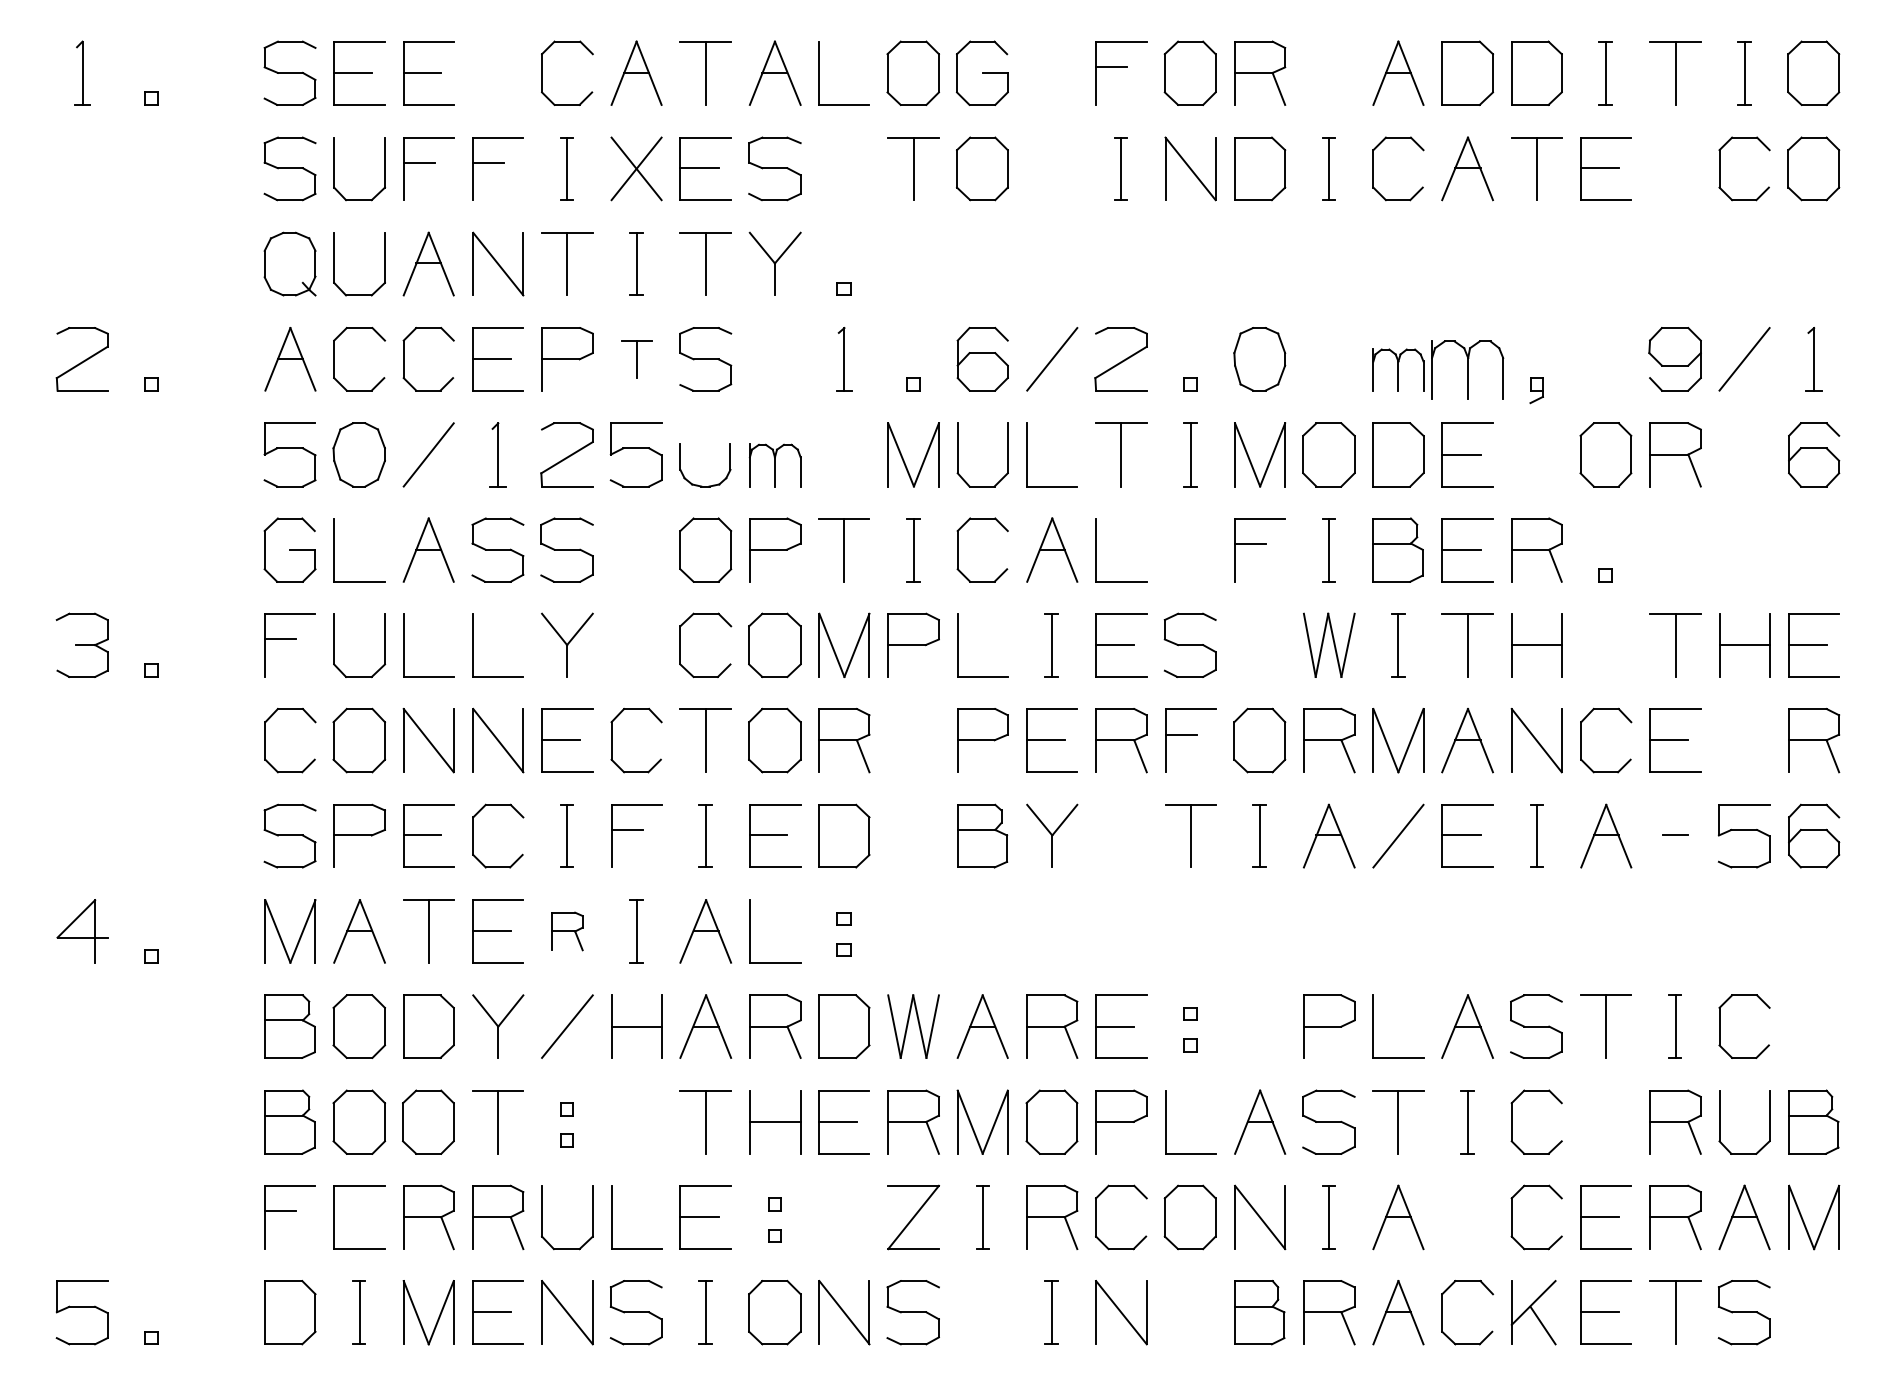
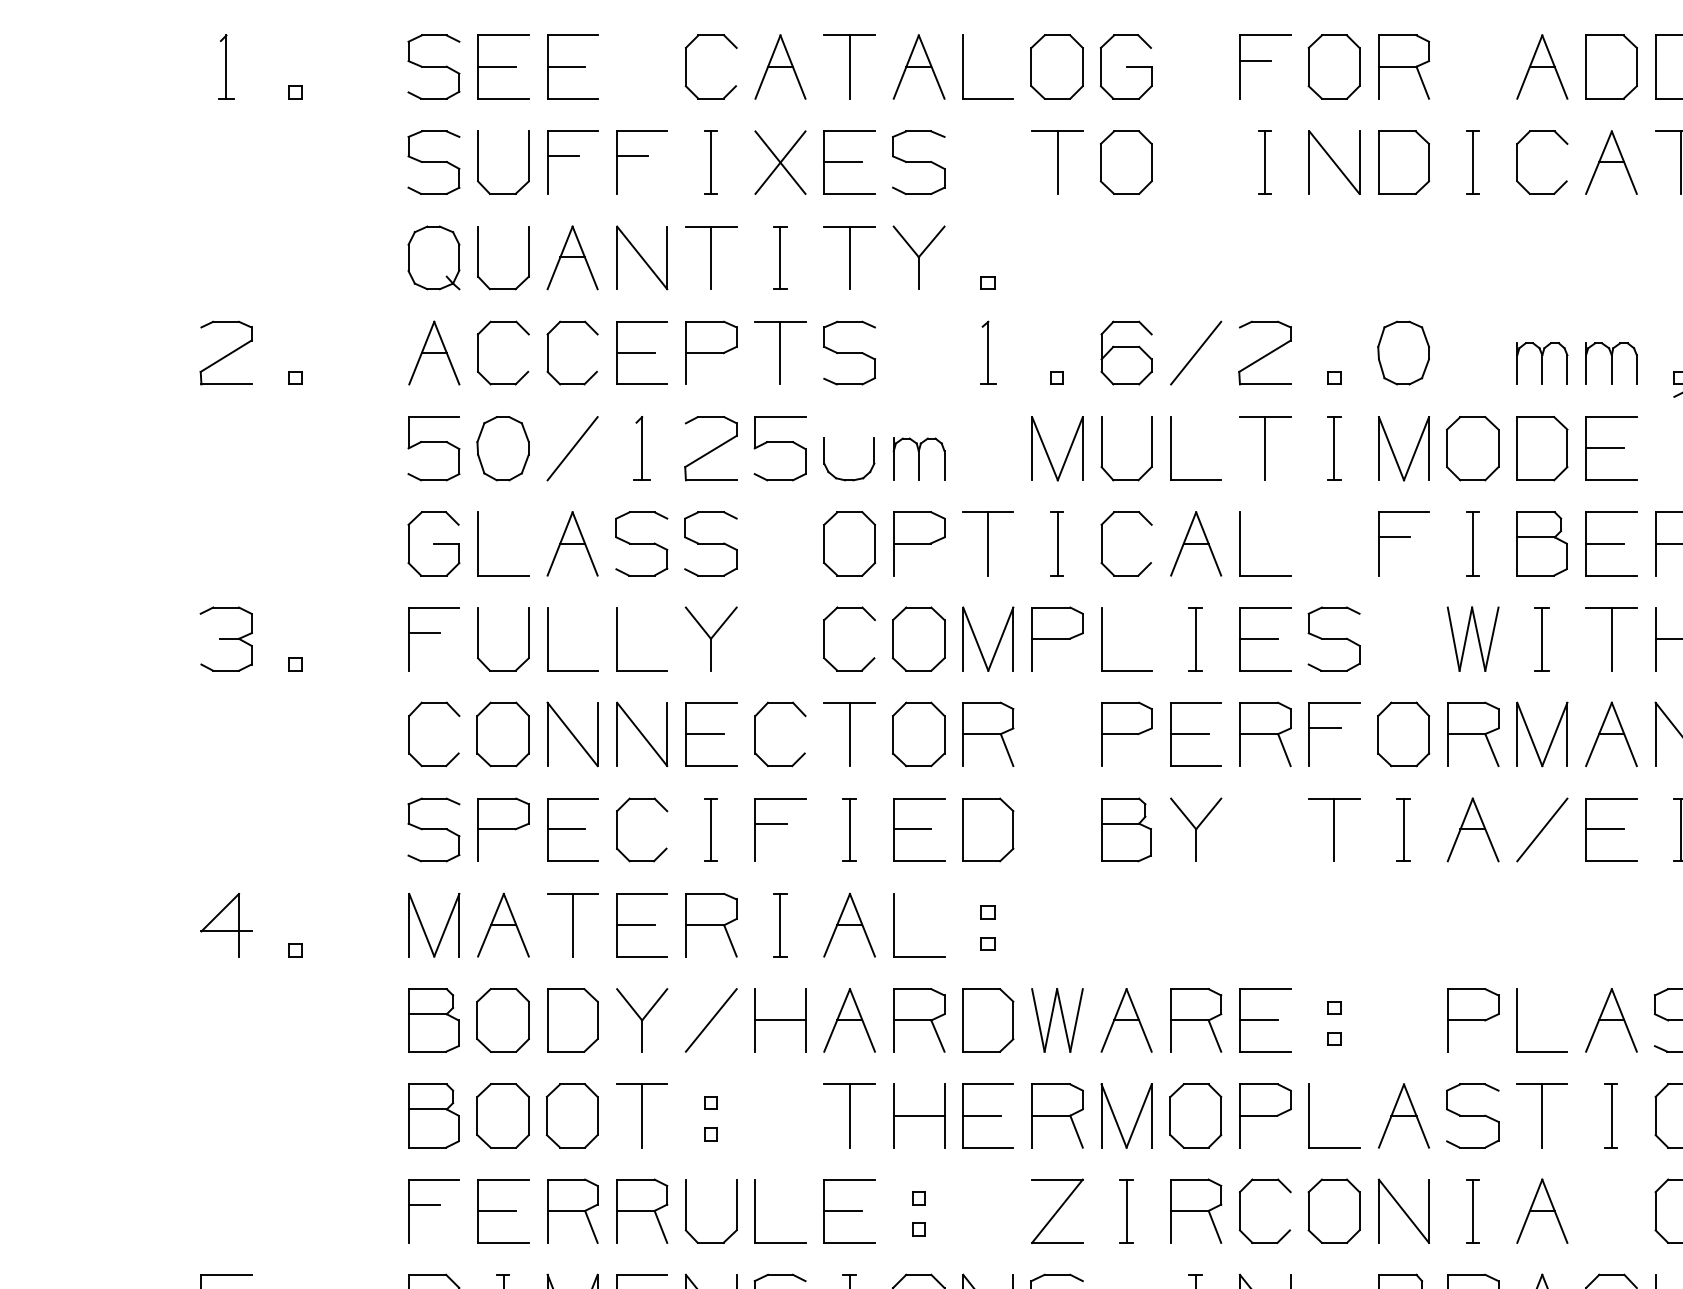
part: (636, 359) -> (780, 353), size x1.67
part: (1467, 369) -> (1611, 363), size x0.71
part: (567, 931) -> (711, 925), size x1.67
line: (353, 1217) -> (497, 1211), added

